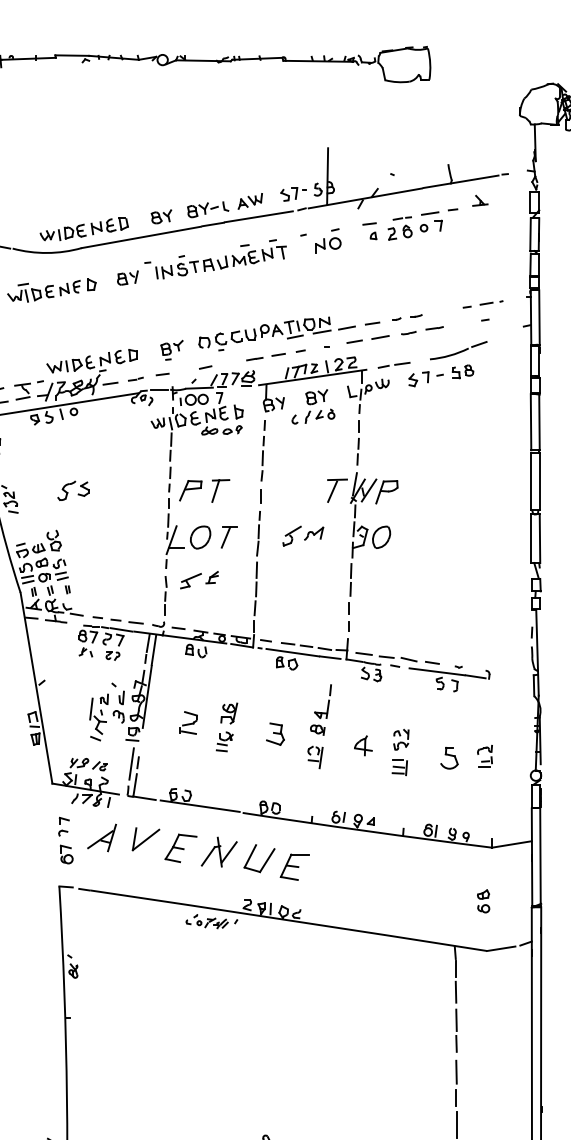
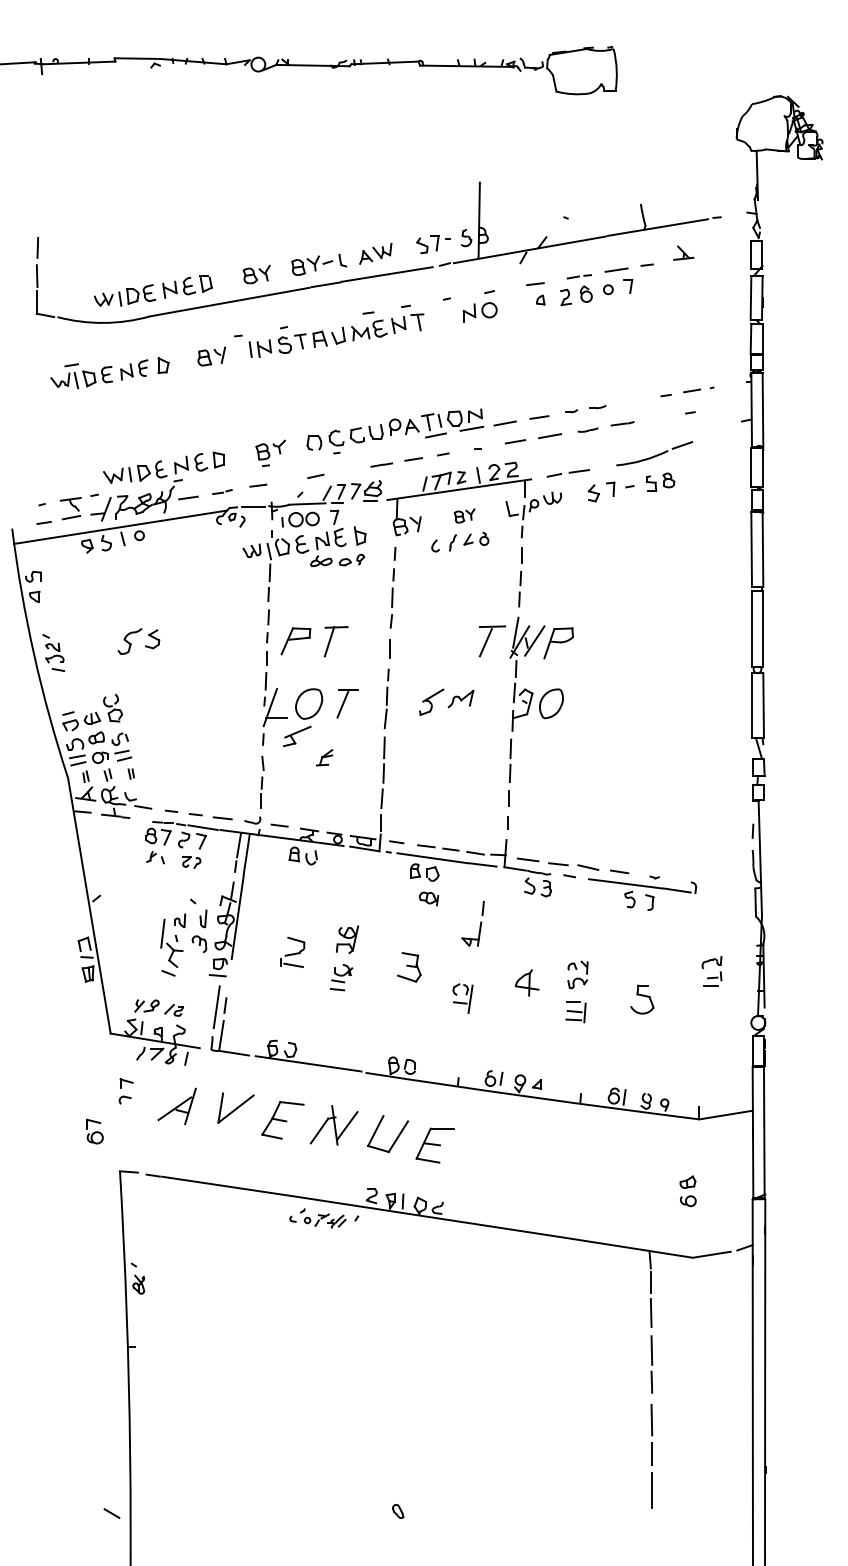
part: (316, 396) -> (464, 515), size x0.7
part: (191, 581) -> (297, 736), moved
part: (318, 729) -> (429, 898), moved
part: (484, 756) -> (711, 971), moved
part: (66, 854) -> (94, 1131), moved

